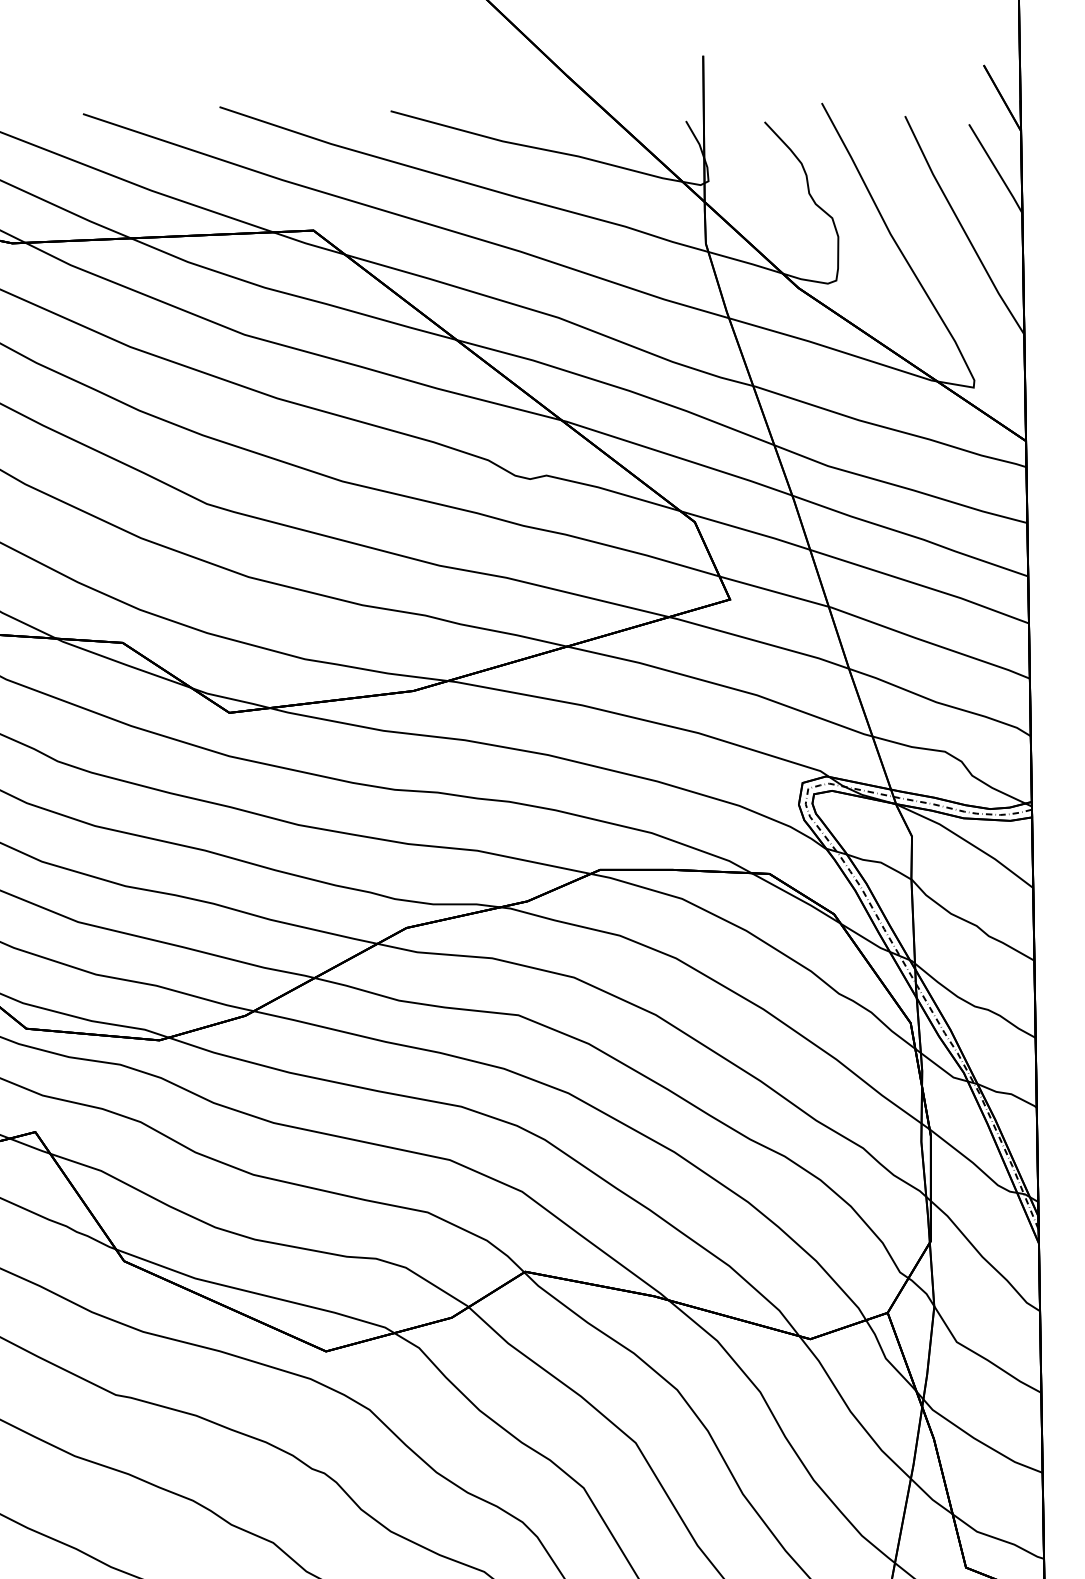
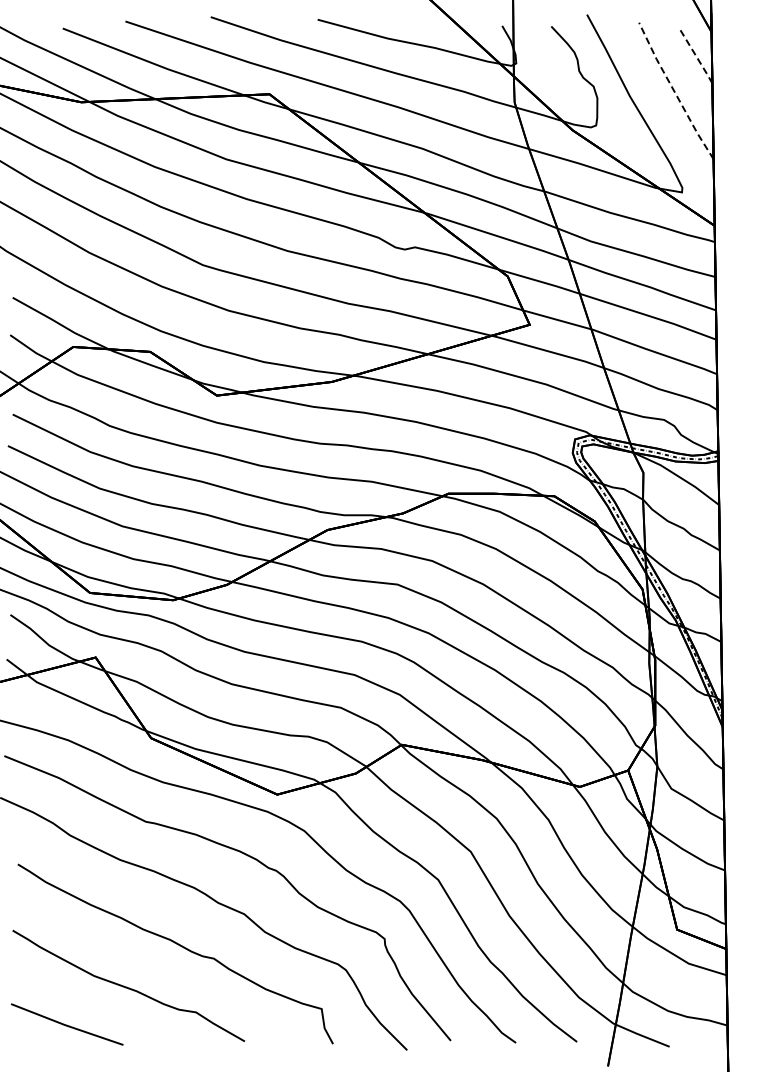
line: (996, 168) -> (696, 55), solid -> dashed
line: (961, 227) -> (674, 92), solid -> dashed

